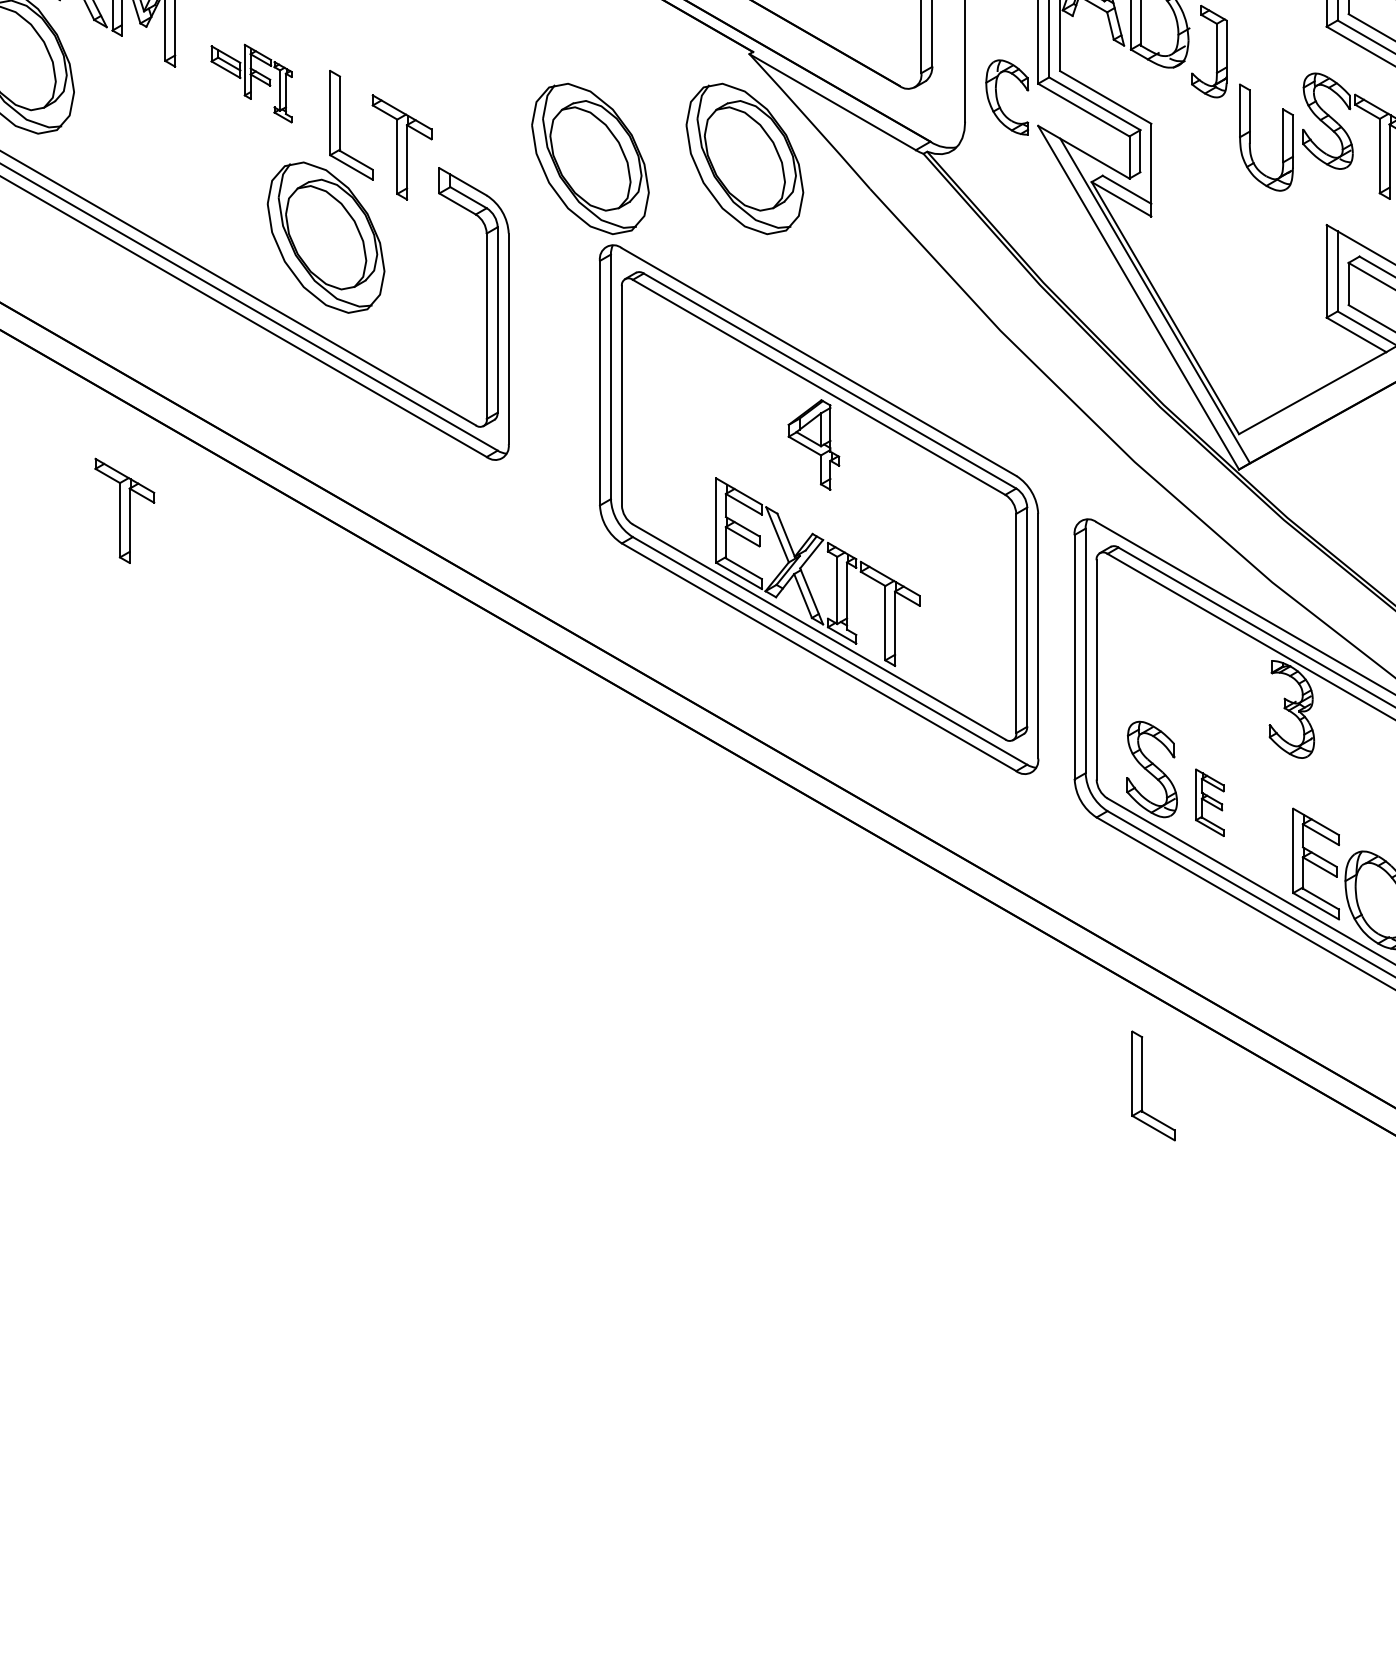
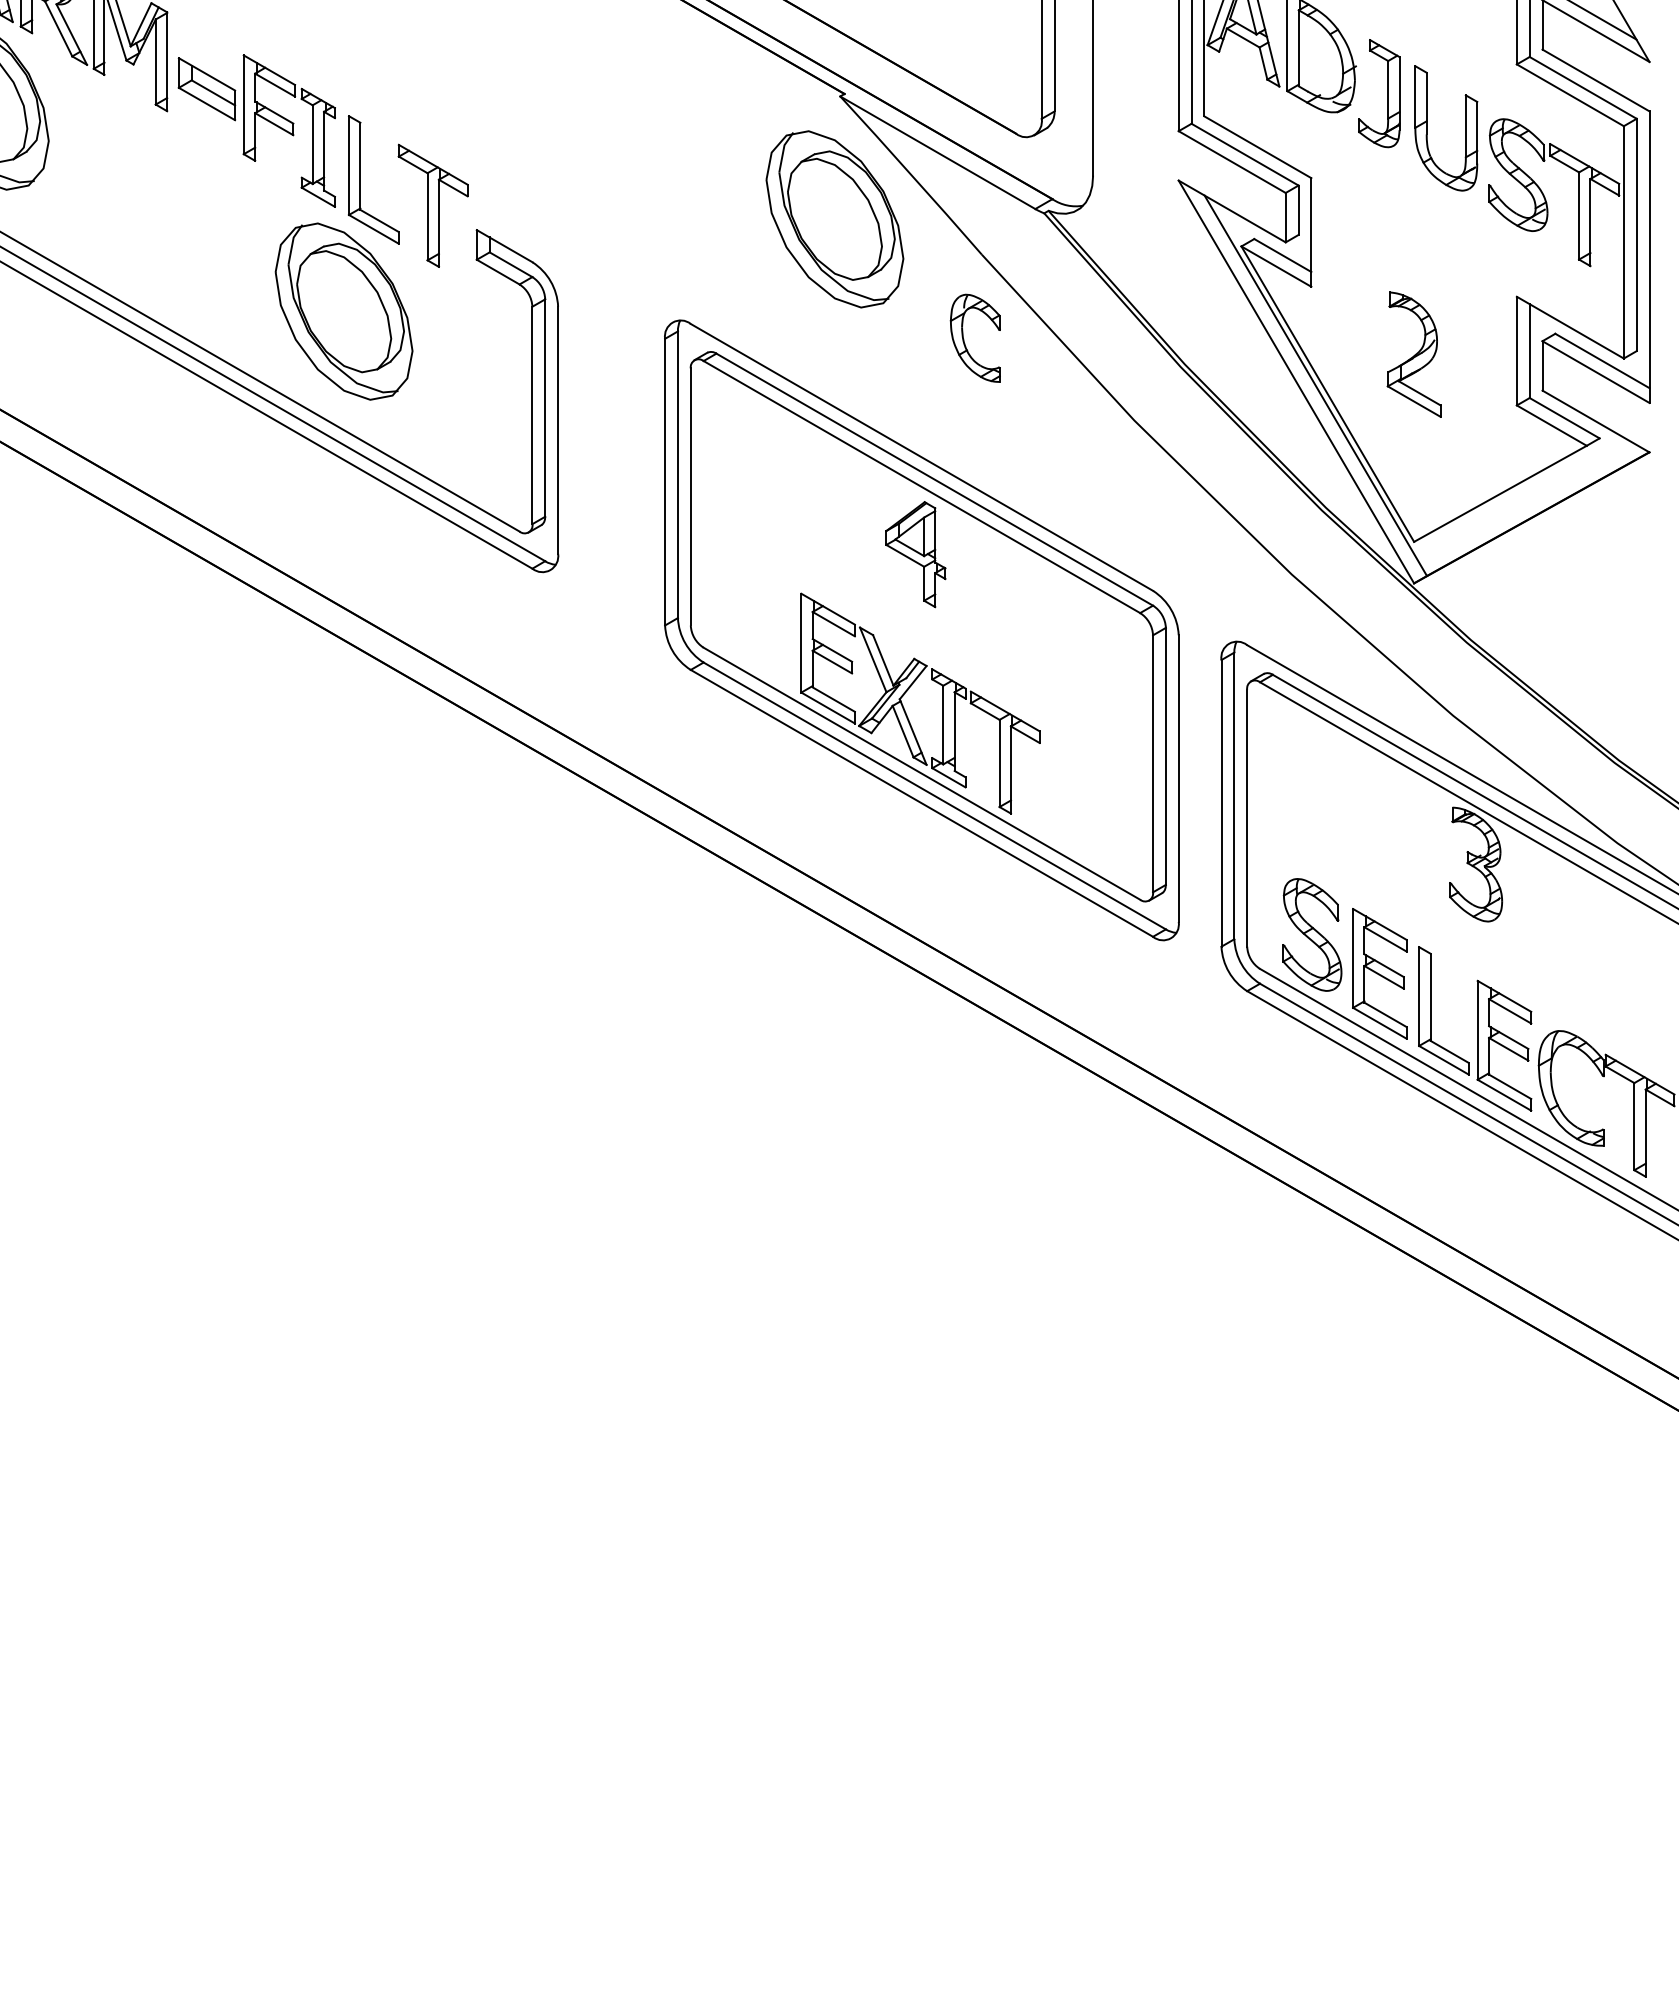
part: (251, 83) -> (256, 130), size x1.67
part: (997, 98) -> (964, 339), moved
part: (1250, 137) -> (1427, 128), moved
part: (590, 159) -> (653, 219), removed
part: (1238, 274) -> (1413, 354), added
part: (124, 510) -> (107, 631), removed
part: (1209, 802) -> (1379, 973), size x1.67
part: (1142, 1085) -> (1431, 1010), moved

